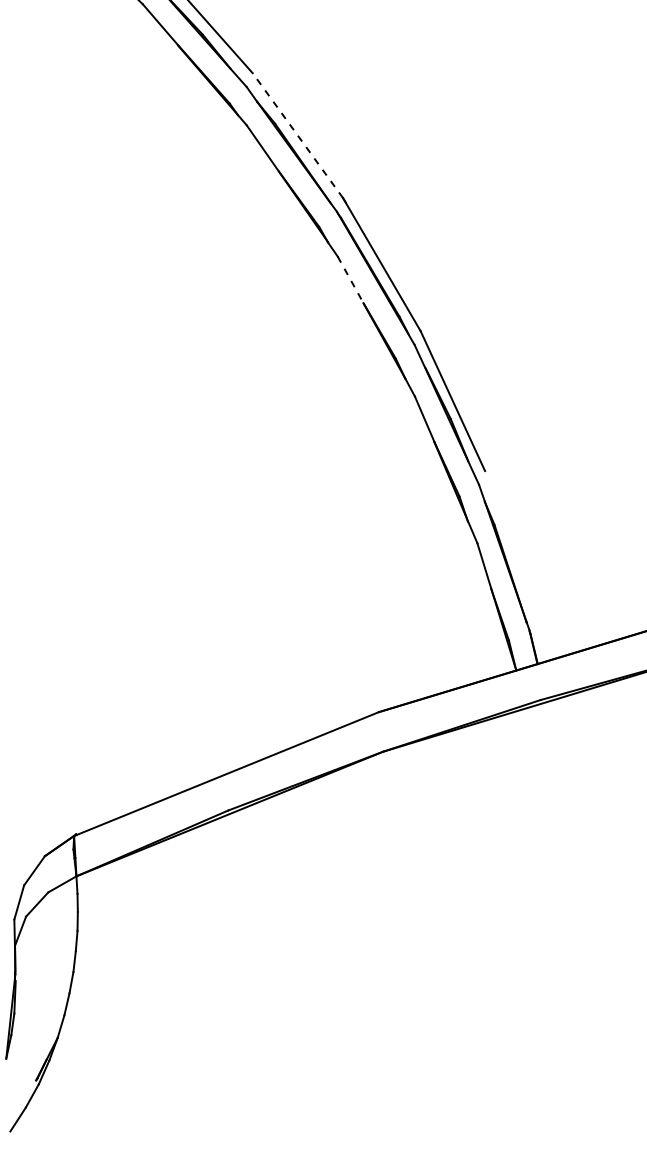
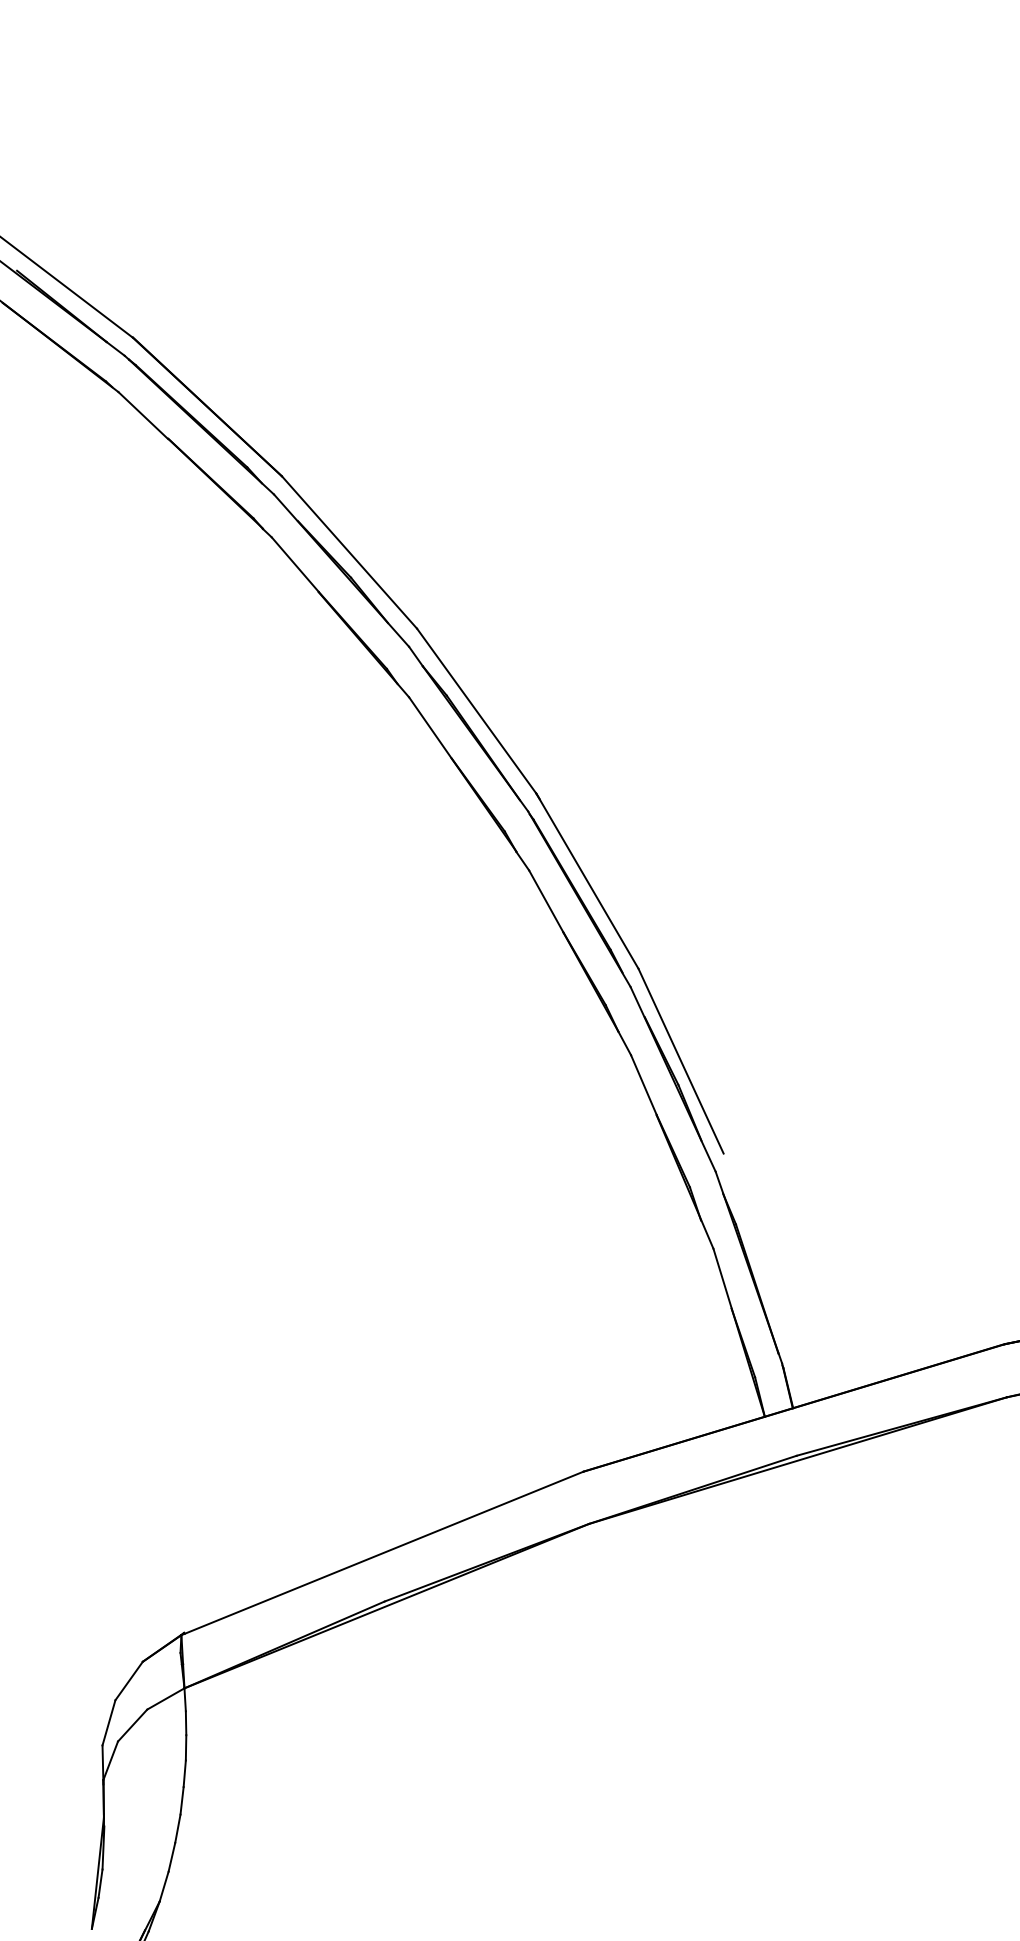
line: (297, 136) -> (476, 711), dashed -> solid
line: (350, 280) -> (546, 901), dashed -> solid

